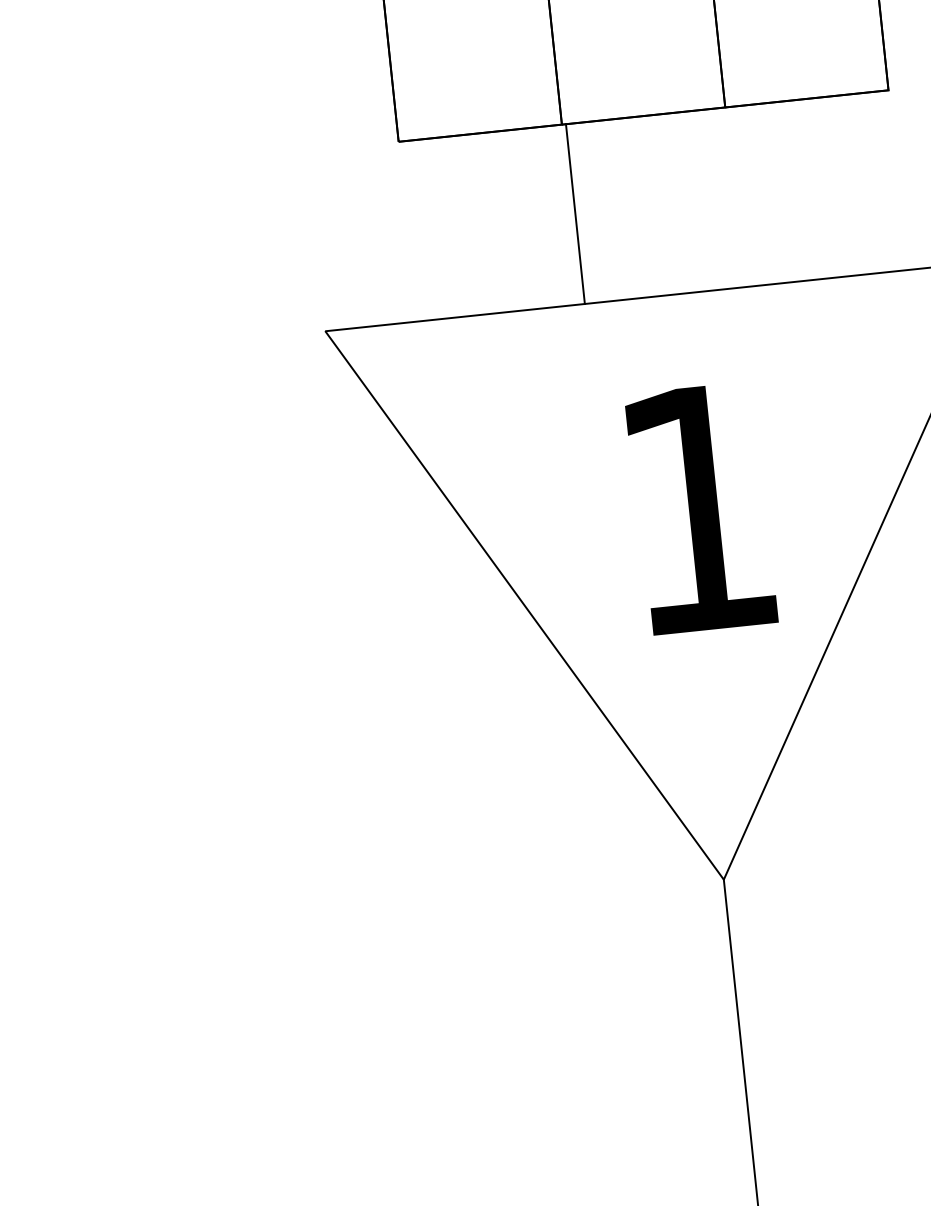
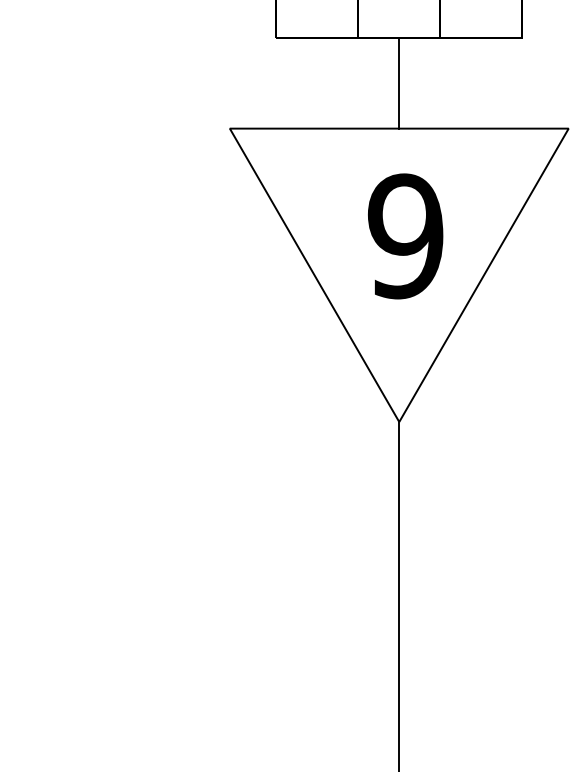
line: (575, 214) -> (399, 83), moved
text: (697, 509) -> (405, 236), 1 -> 9

